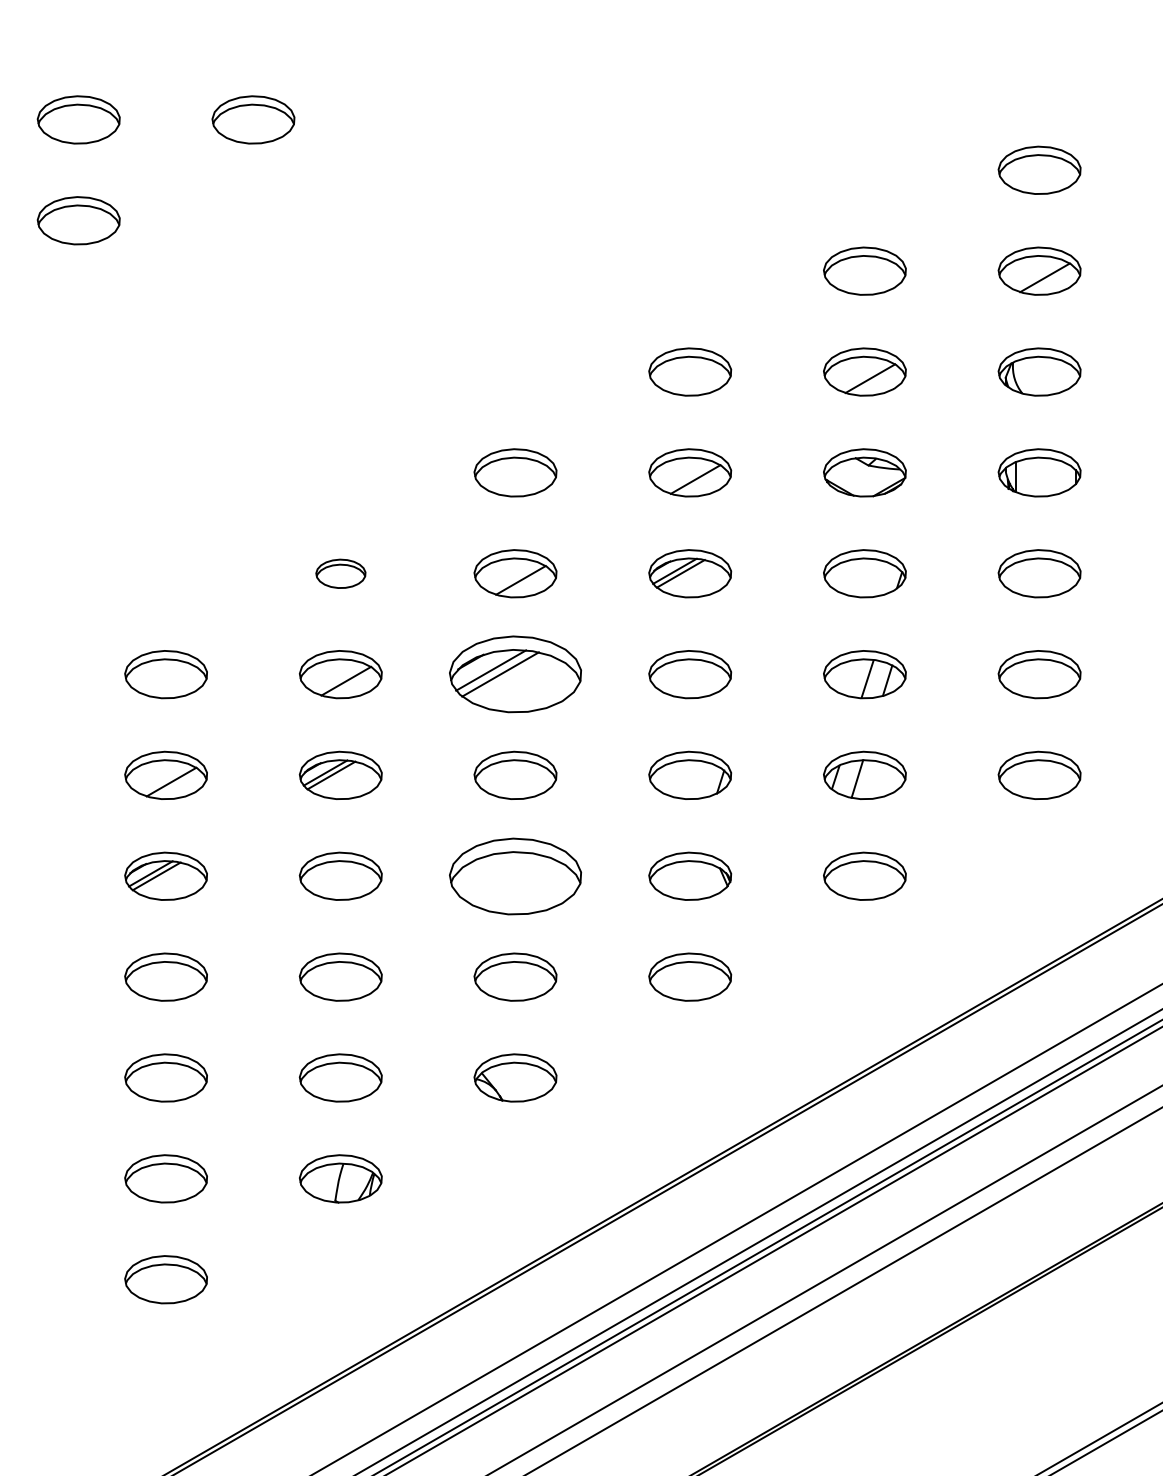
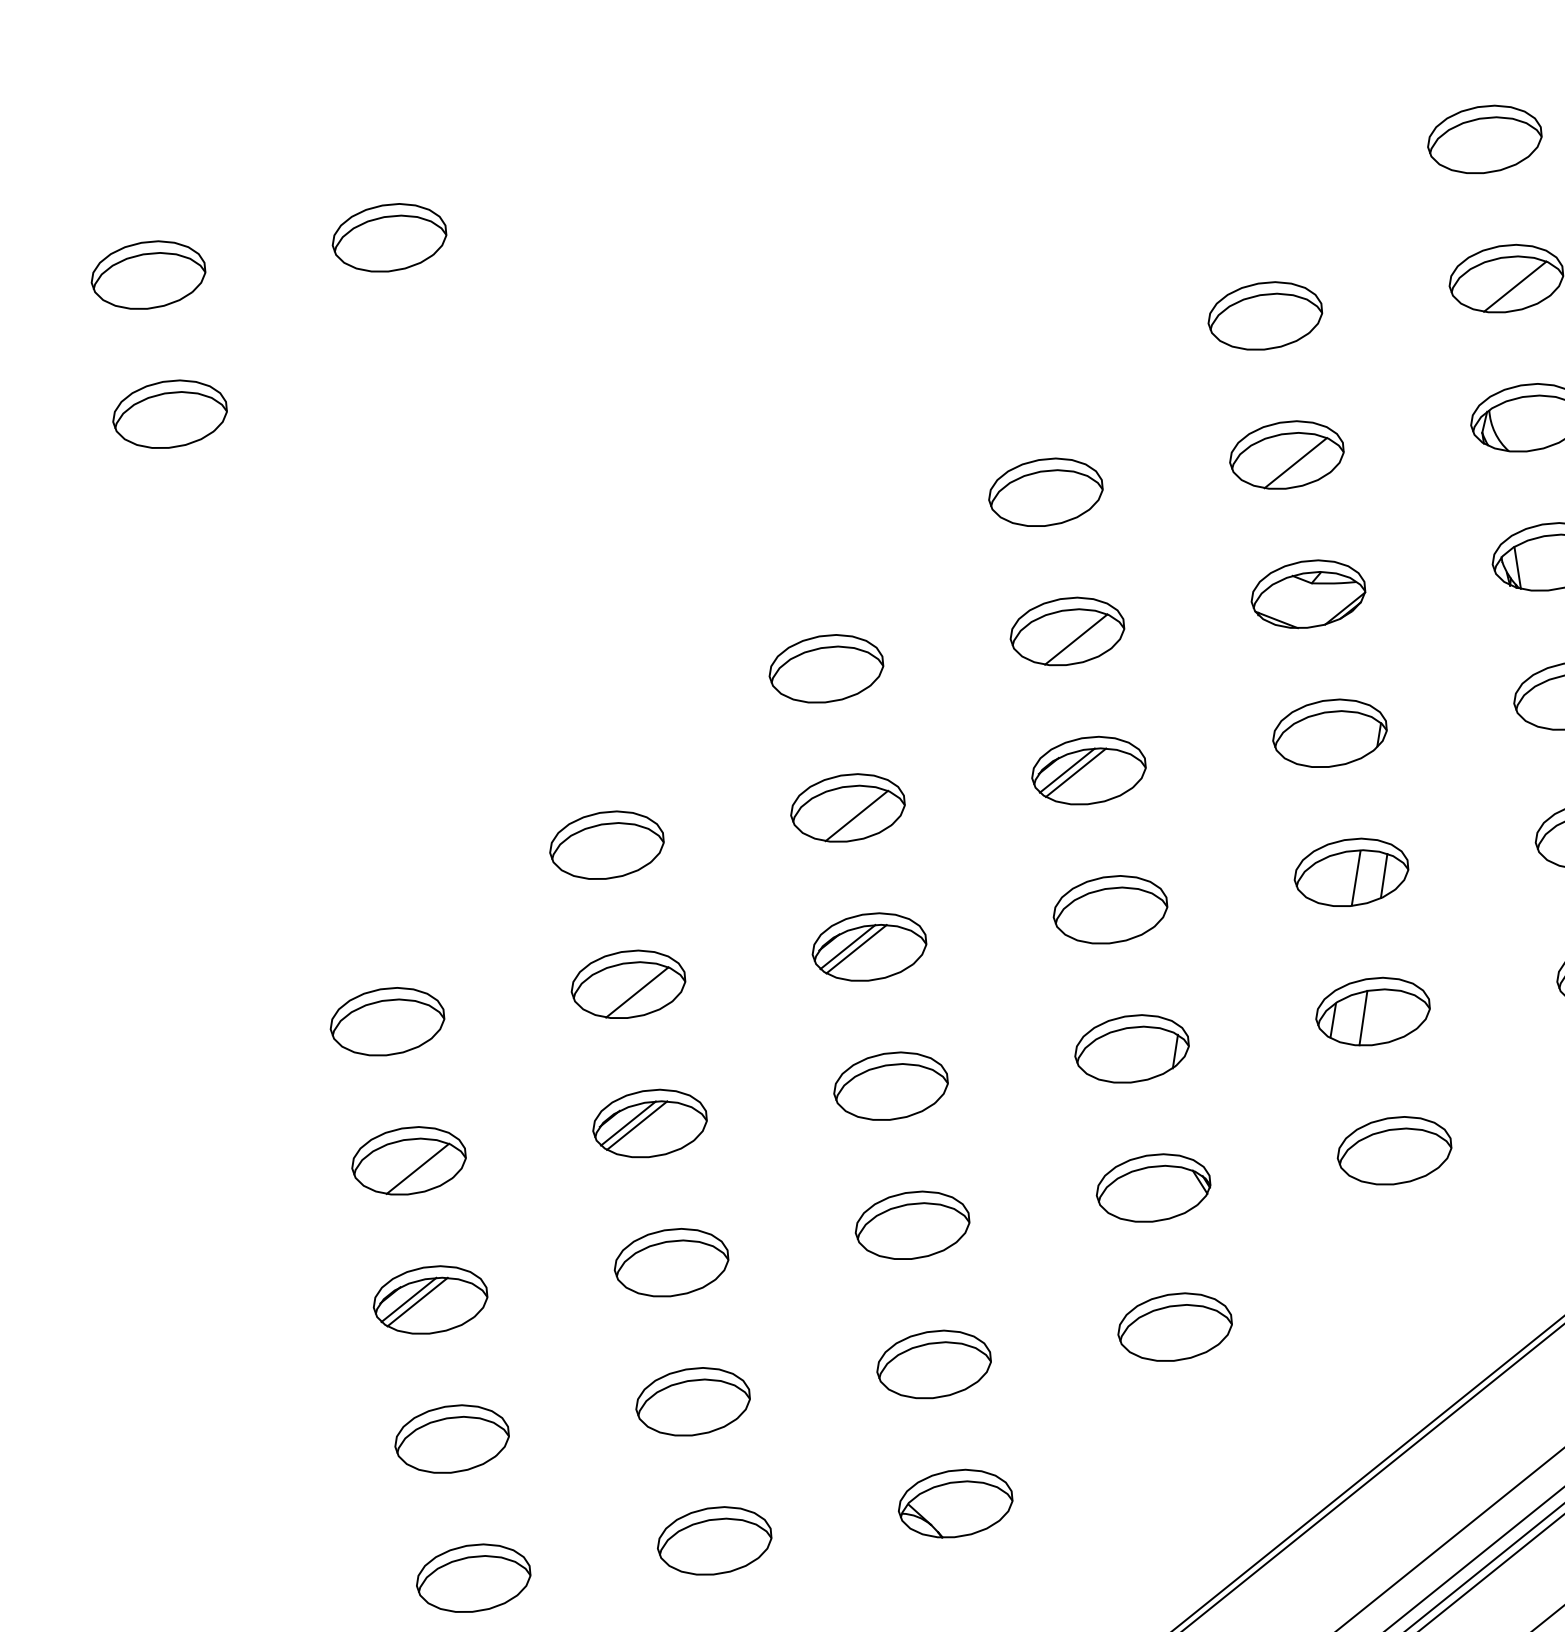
part: (340, 573) -> (606, 845), size x1.67
part: (515, 674) -> (869, 946), size x0.62
part: (515, 875) -> (912, 1224), size x0.62

